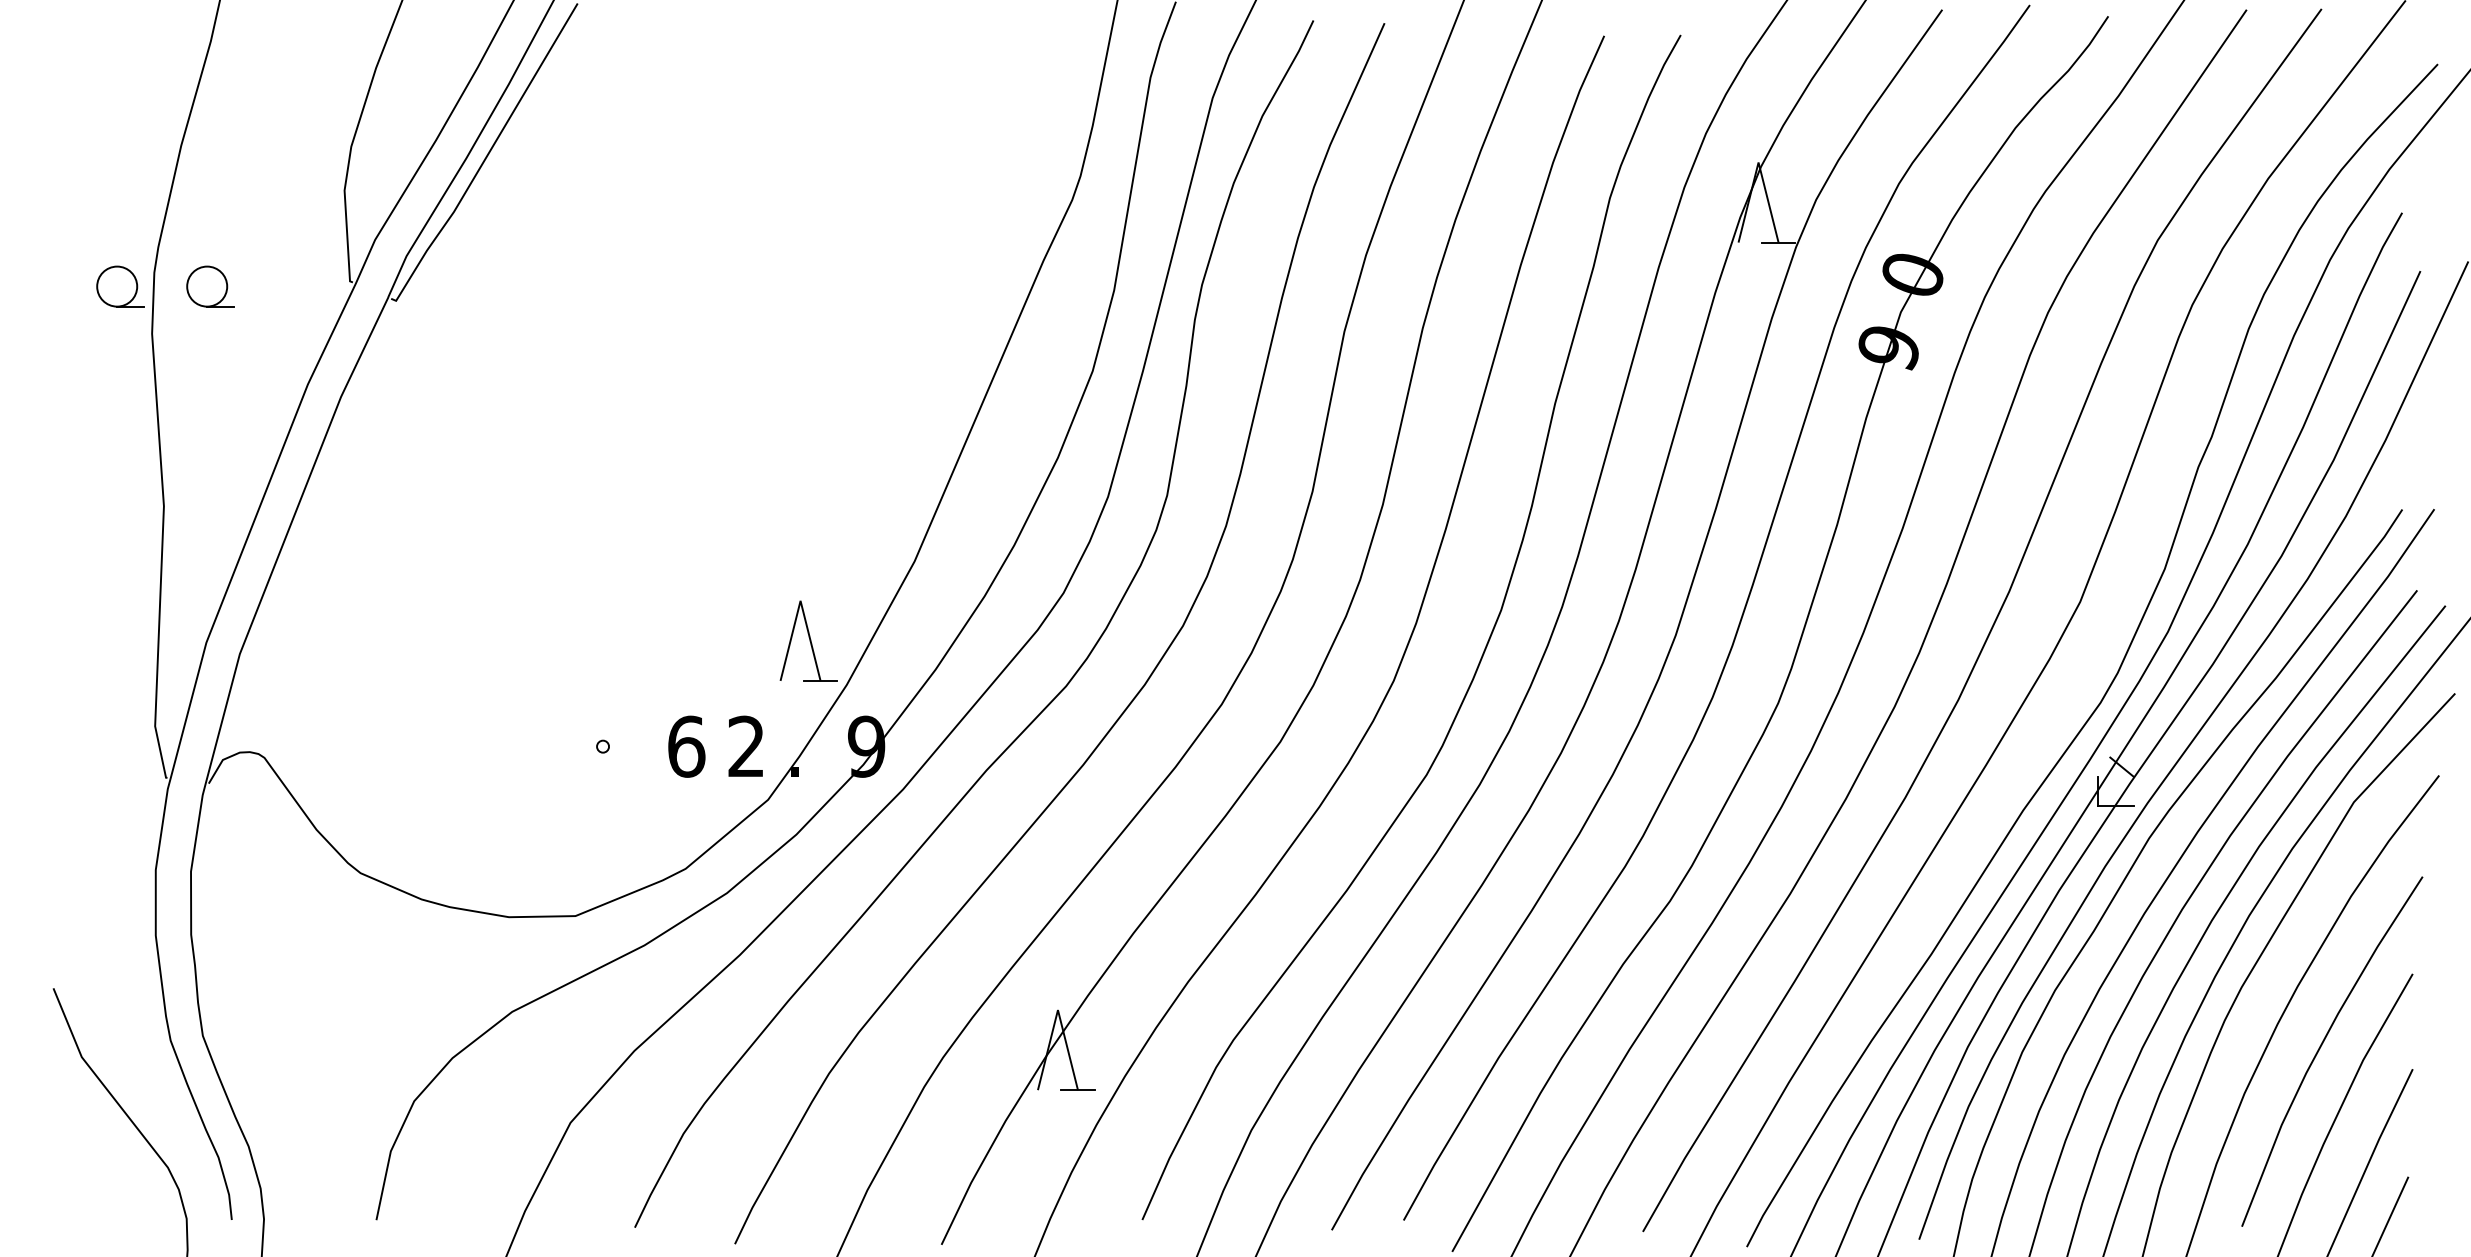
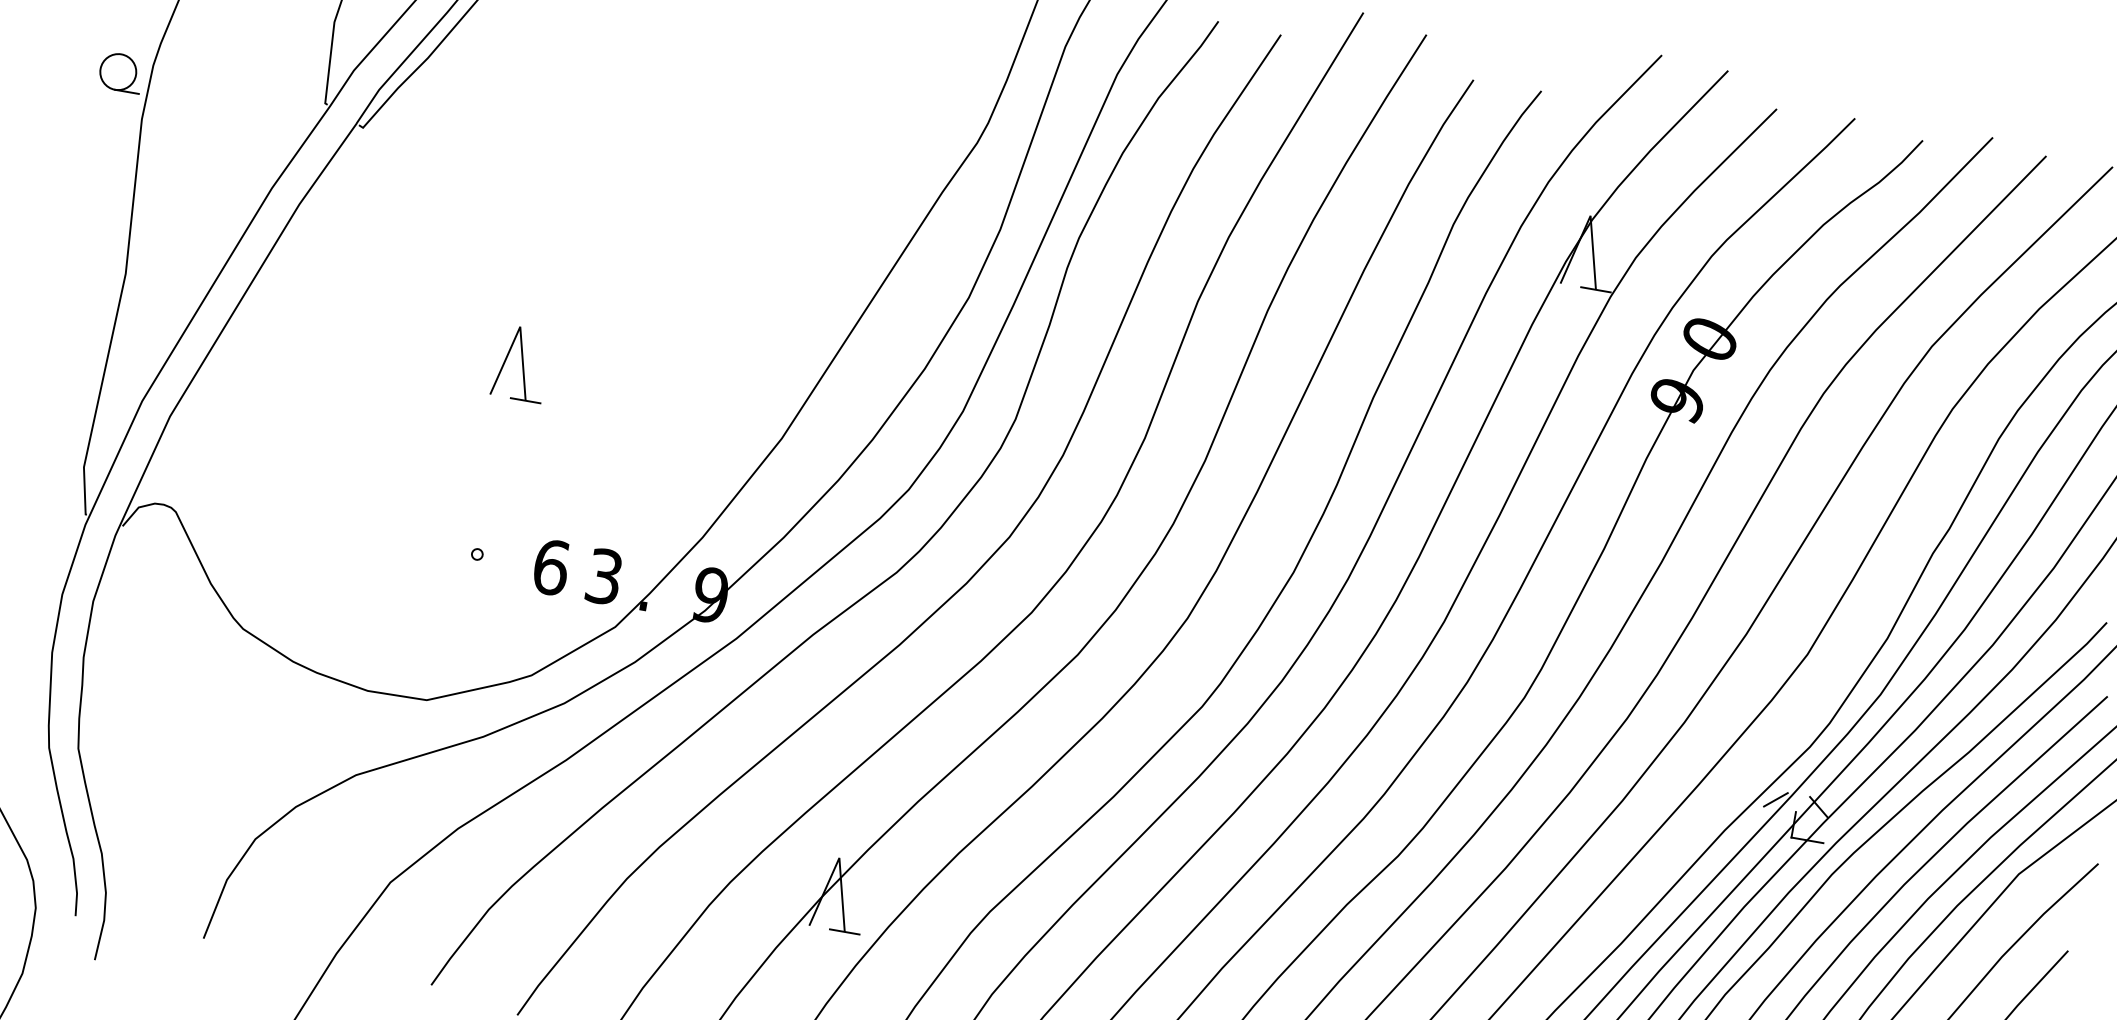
part: (210, 286) -> (200, 86), removed
part: (808, 640) -> (521, 363), moved
text: (746, 746) -> (604, 576), 2 -> 3
line: (2073, 766) -> (1776, 799), added

